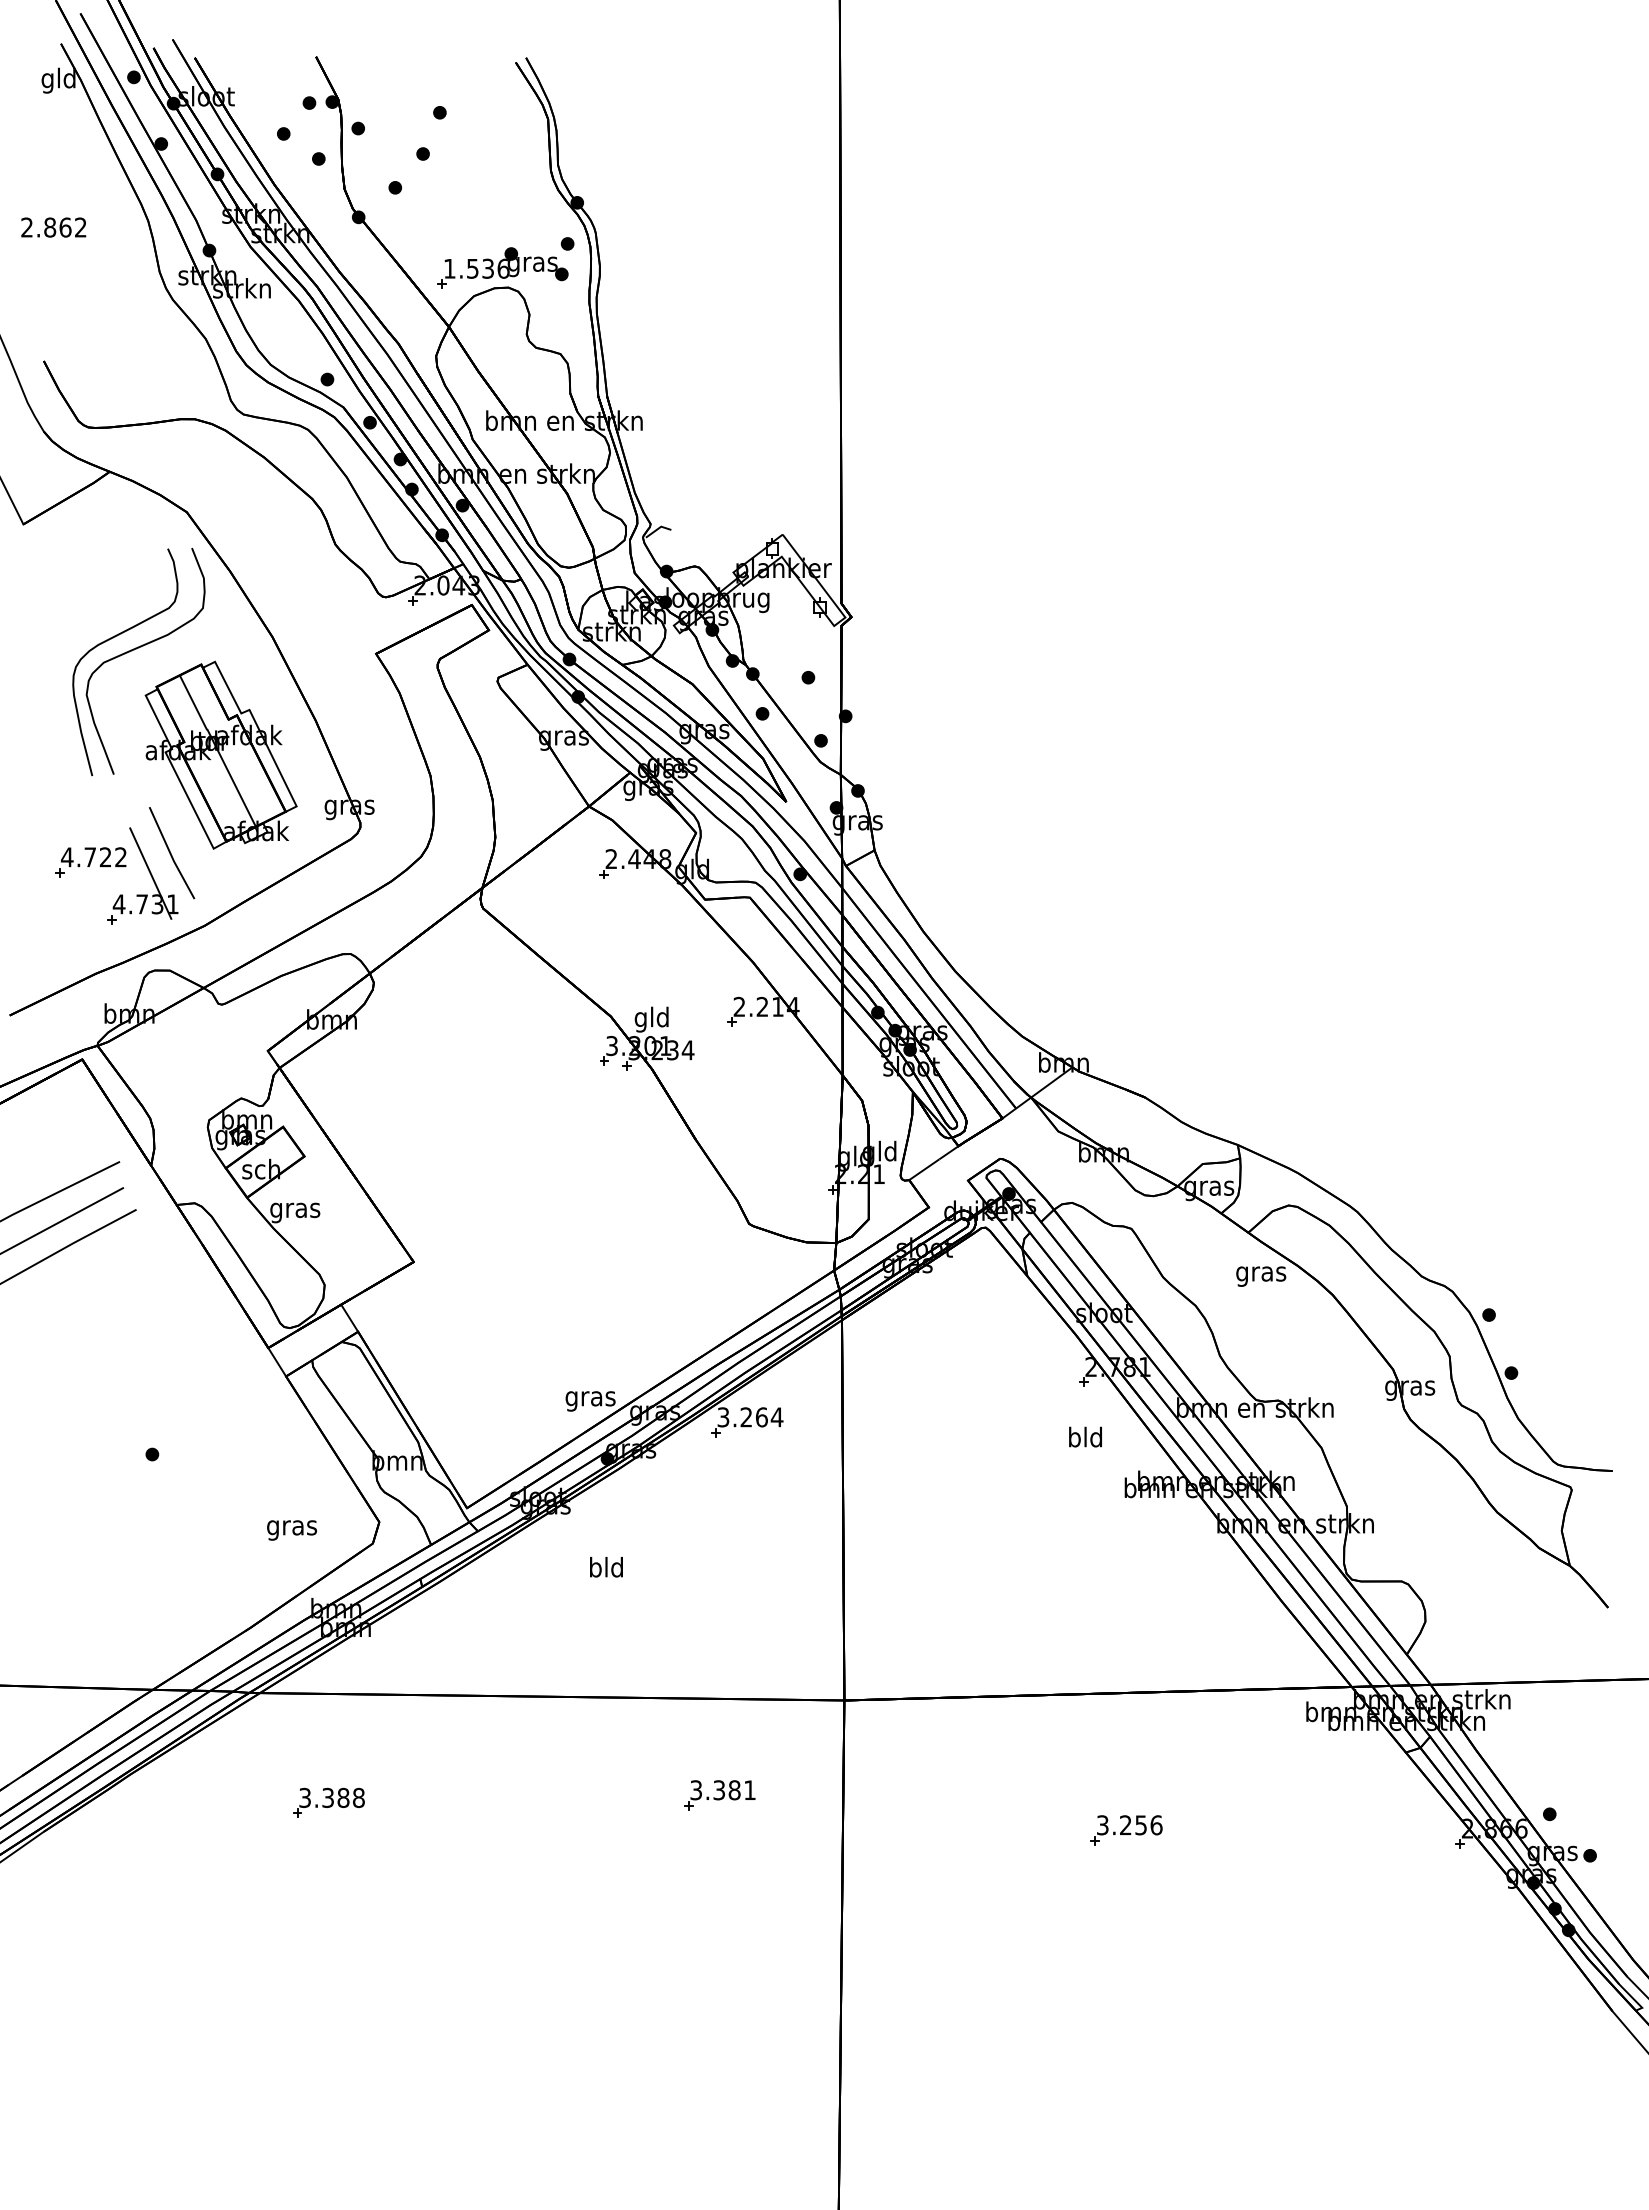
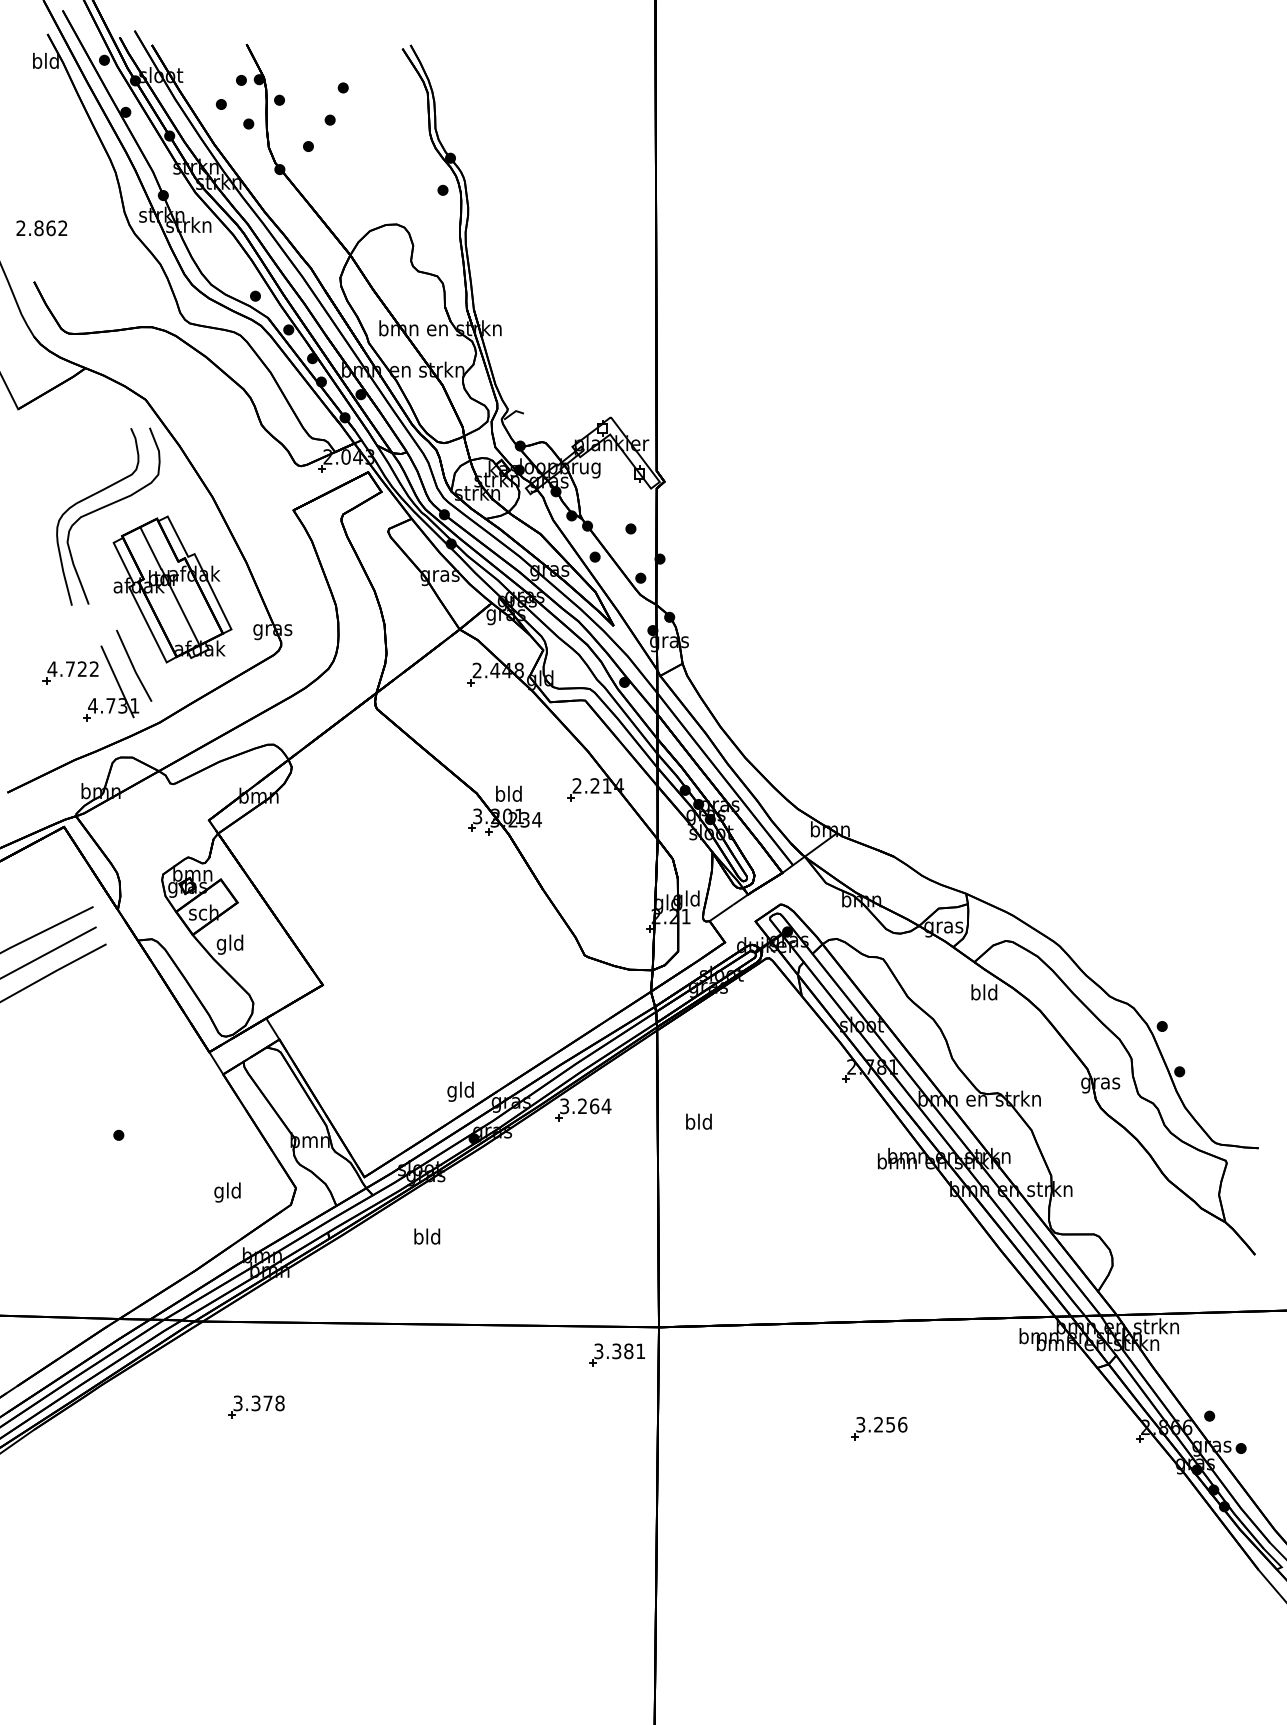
text: (47, 80) -> (36, 62), gld -> bld
text: (53, 227) -> (41, 228), moved
part: (502, 267) -> (392, 208), removed
text: (640, 1019) -> (499, 795), gld -> bld
text: (295, 1210) -> (230, 944), gras -> gld
text: (1261, 1273) -> (984, 994), gras -> bld
text: (590, 1398) -> (460, 1091), gras -> gld
text: (1085, 1436) -> (698, 1121), moved
text: (292, 1527) -> (228, 1192), gras -> gld
text: (606, 1567) -> (427, 1236), moved
part: (719, 1795) -> (616, 1355), moved
text: (343, 1797) -> (268, 1403), 3.388 -> 3.378

